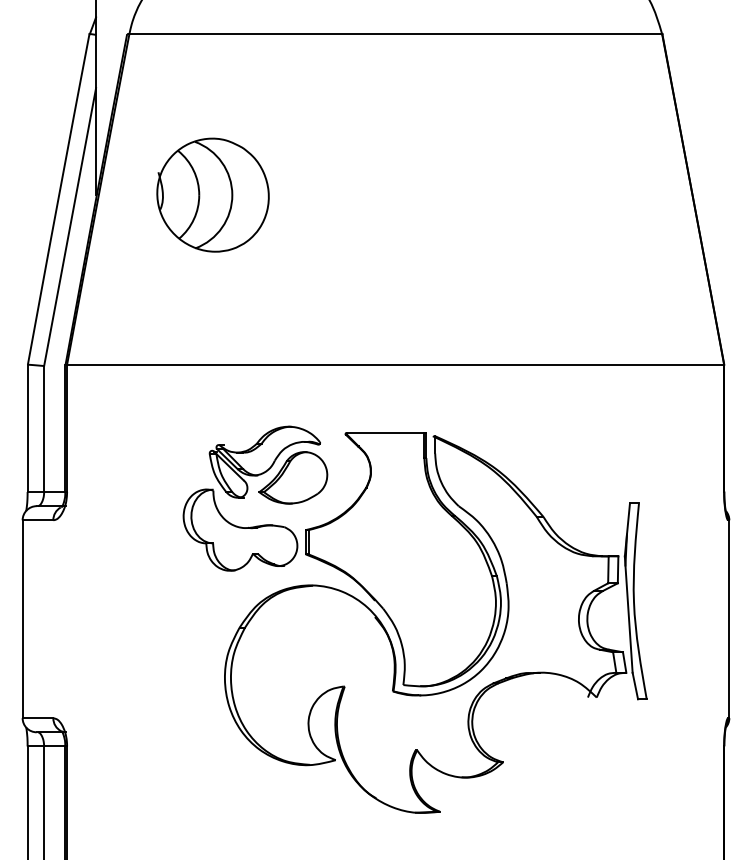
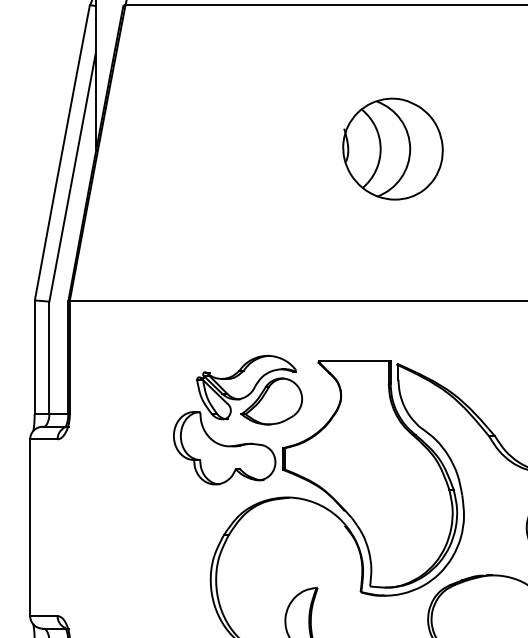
part: (212, 194) -> (392, 148), moved

